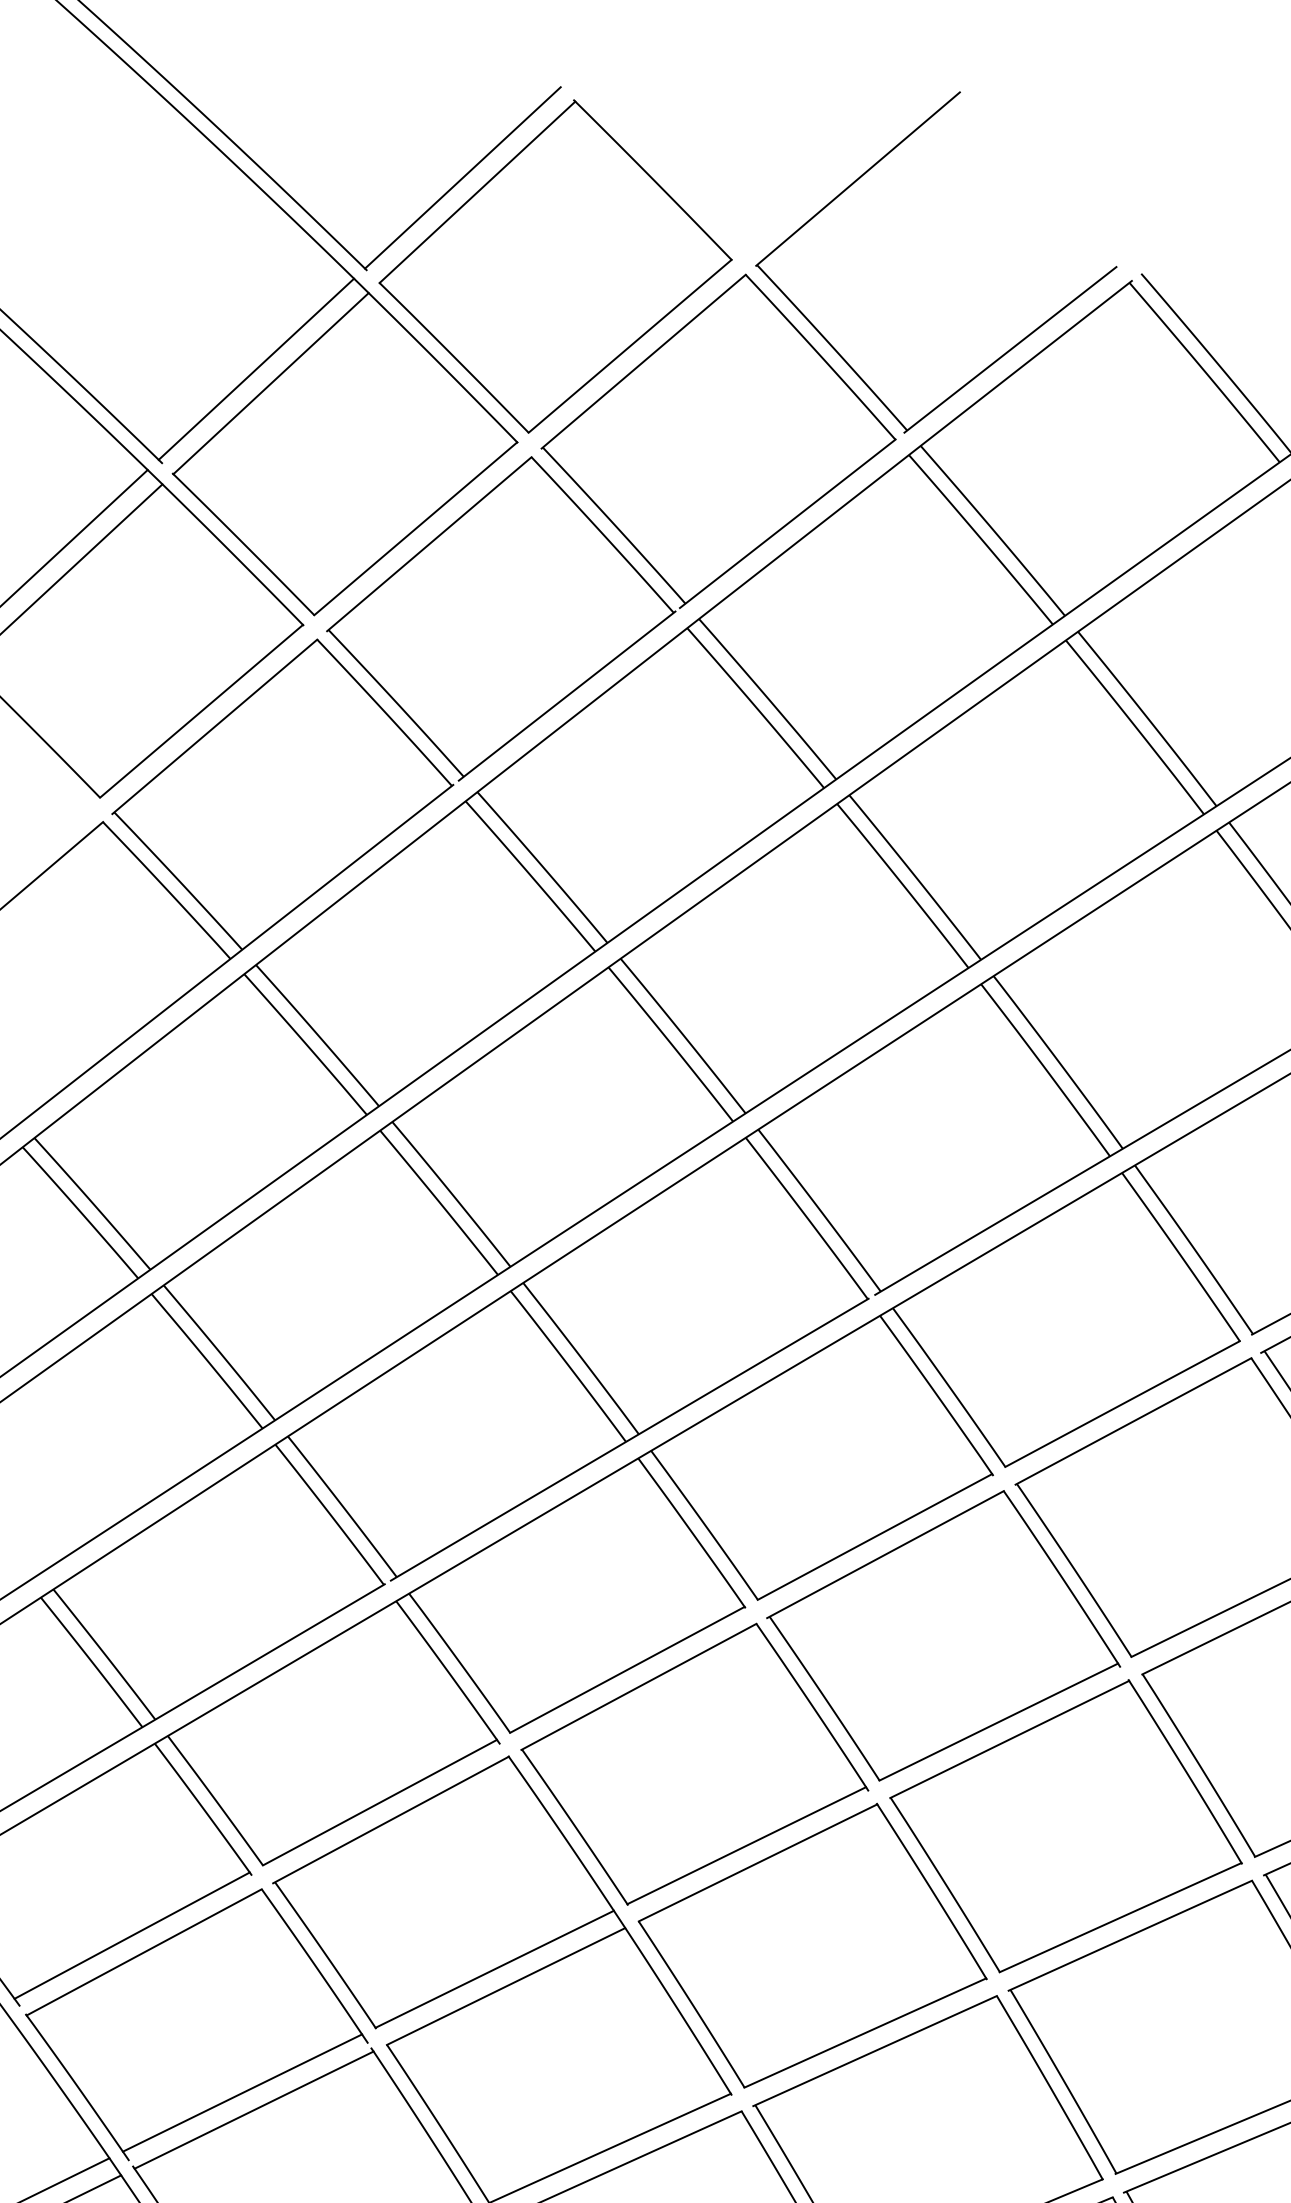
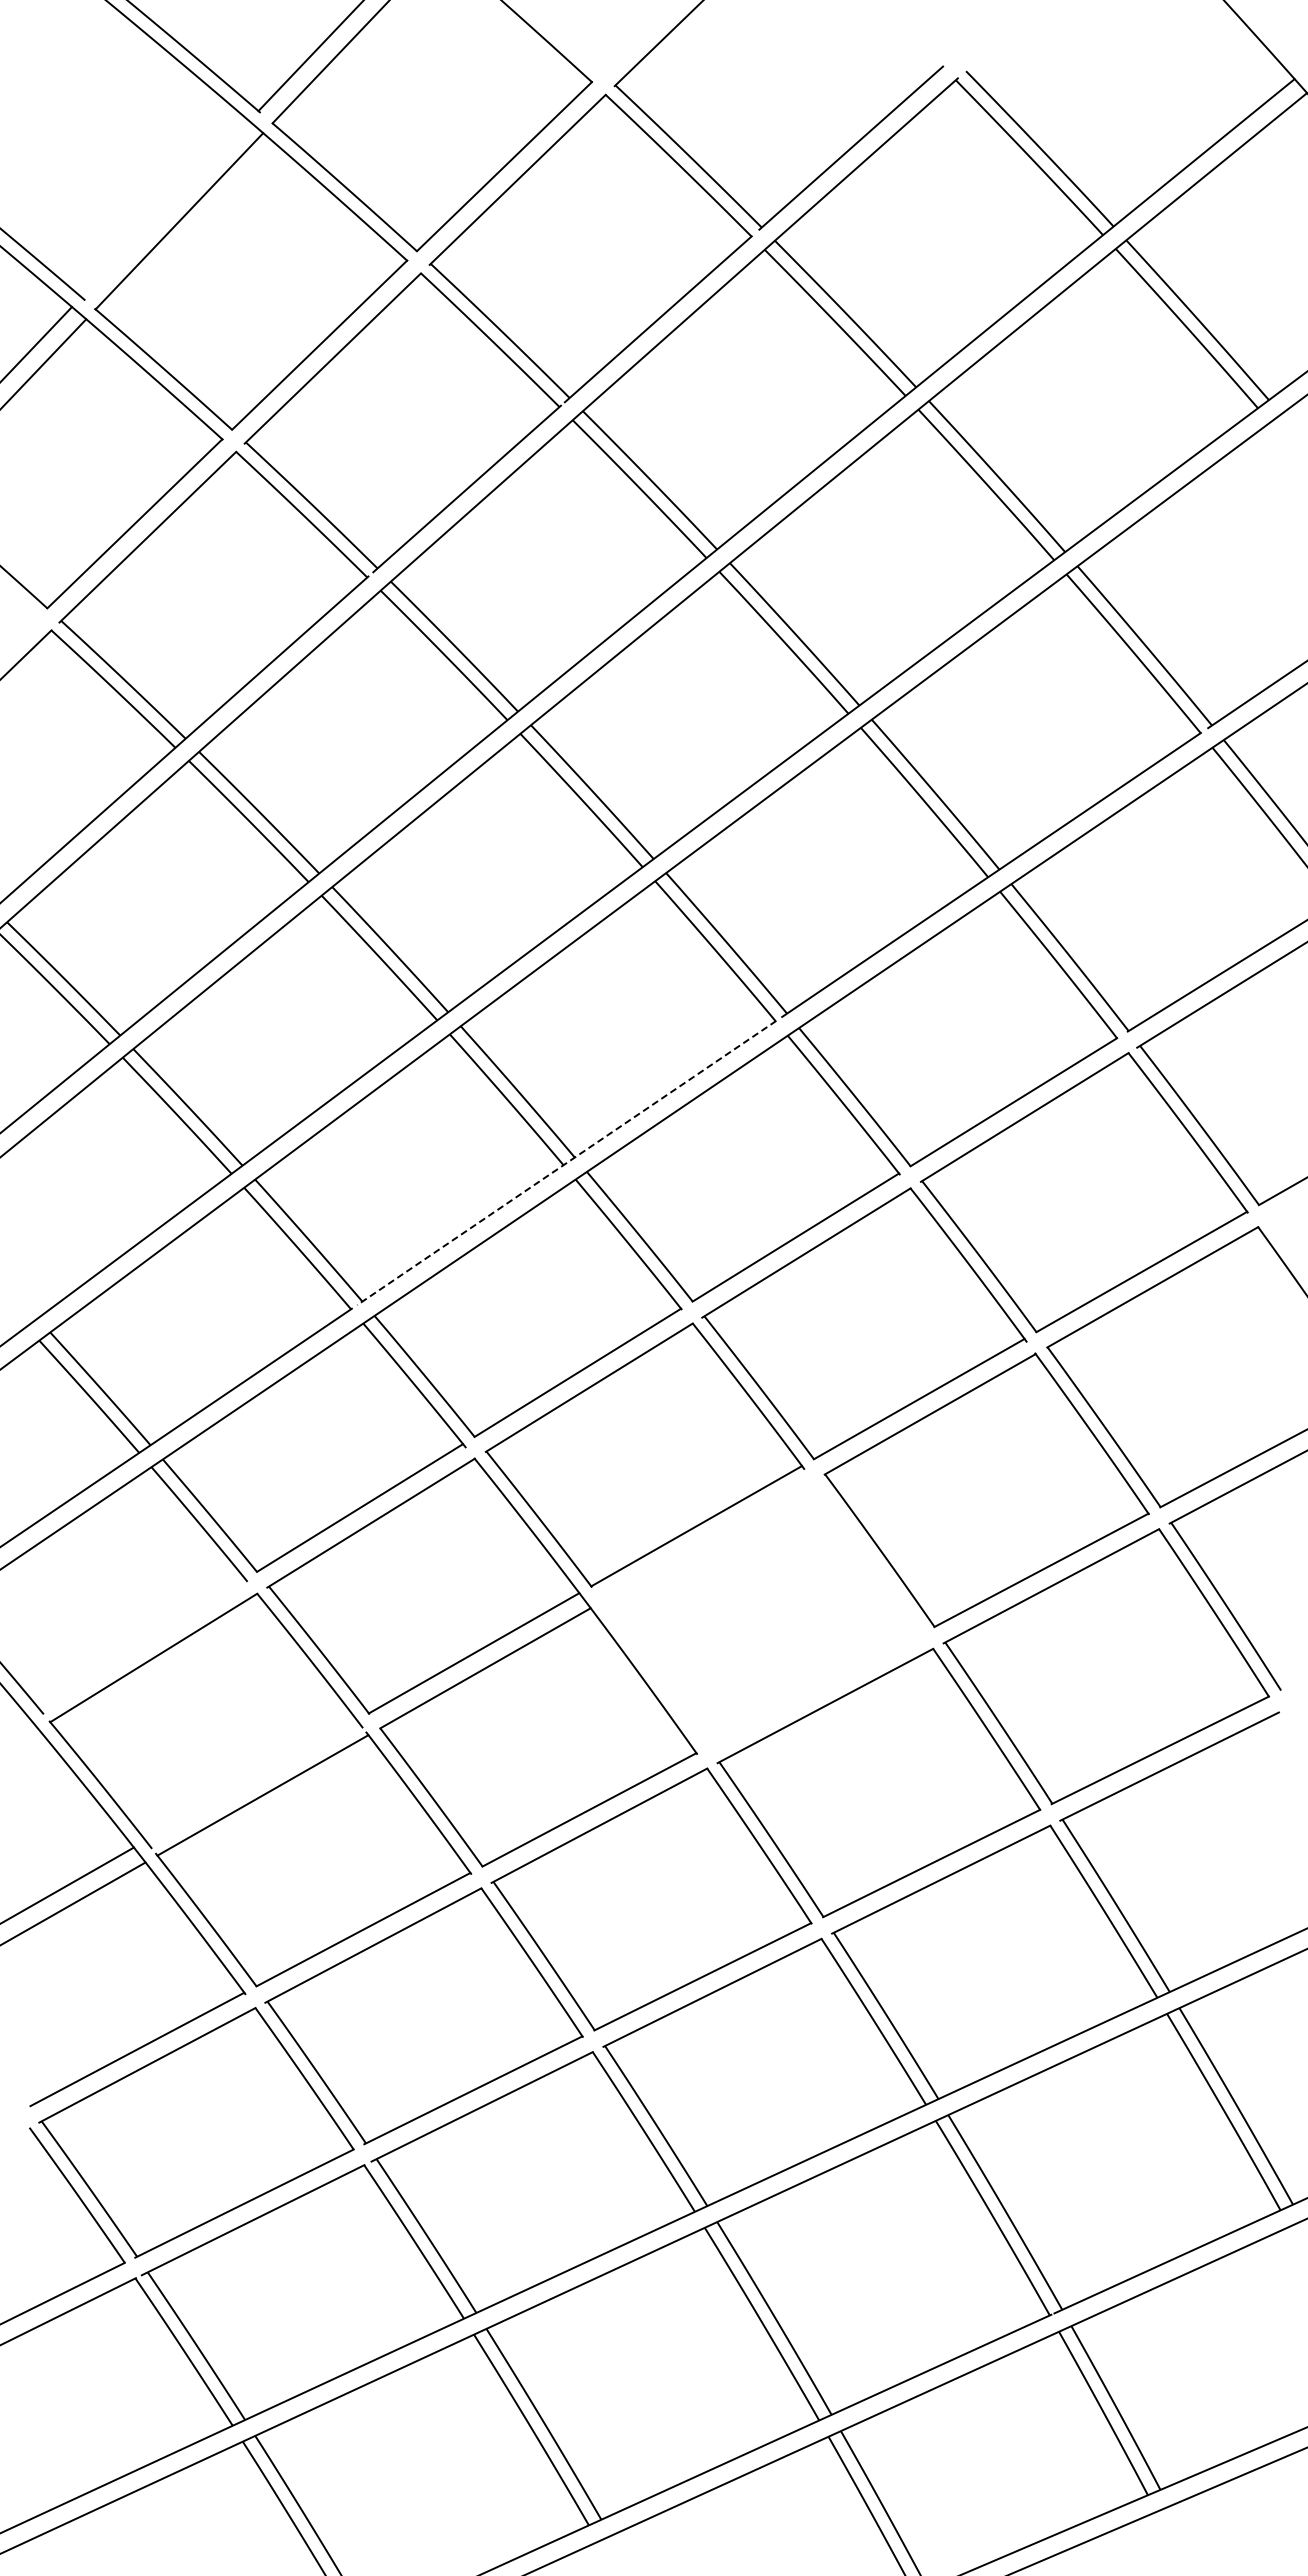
line: (256, 368) -> (165, 208), removed
line: (629, 1440) -> (566, 1163), solid -> dashed
line: (131, 1935) -> (141, 1643), removed
part: (812, 1945) -> (762, 1613), removed
line: (242, 2093) -> (251, 1780), removed

